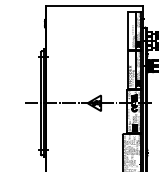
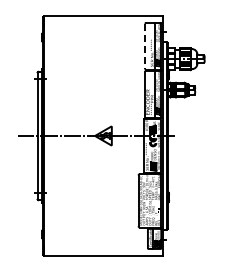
line: (128, 30) -> (145, 46), solid -> dashed

